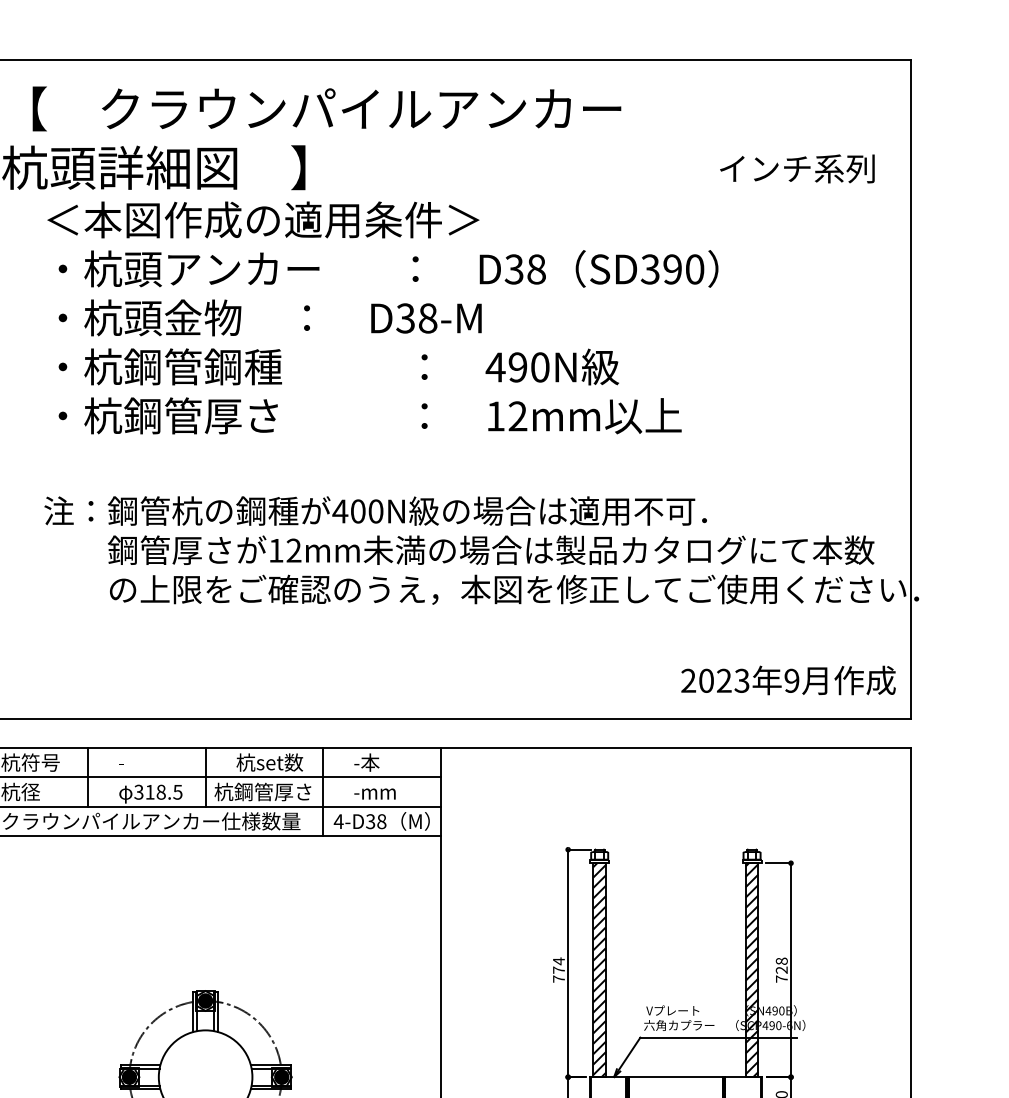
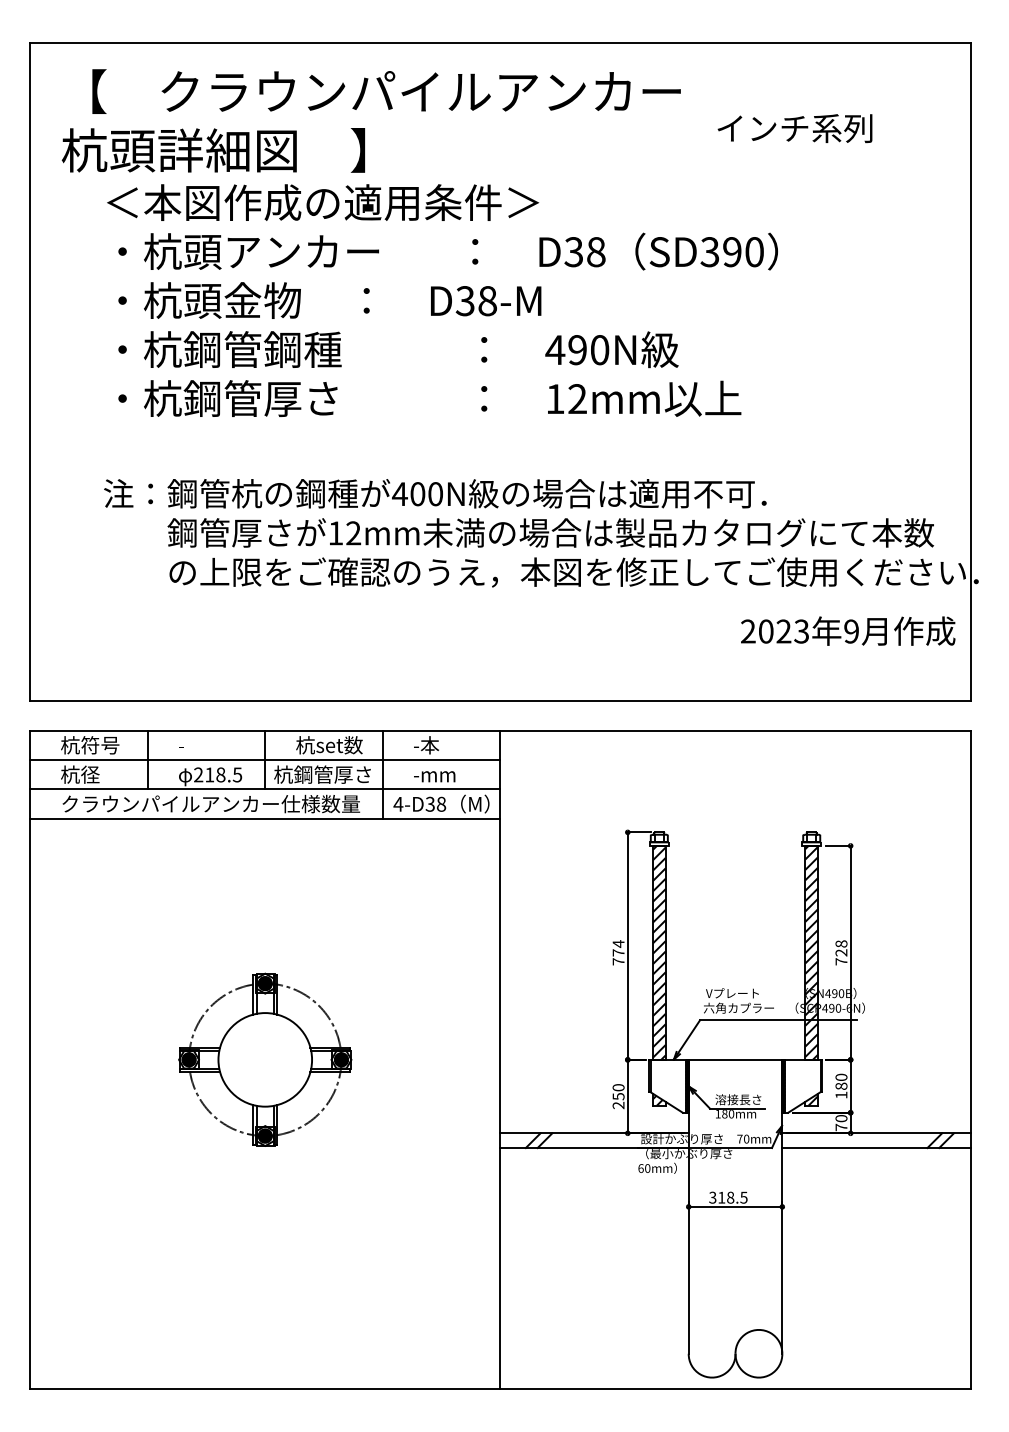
text: (796, 168) -> (794, 128), moved
text: (788, 679) -> (848, 630), moved
text: (138, 792) -> (198, 775), 318.5 -> 218.5

